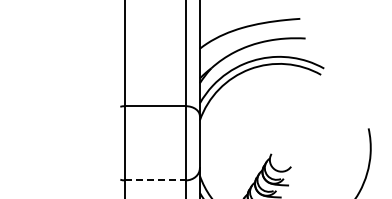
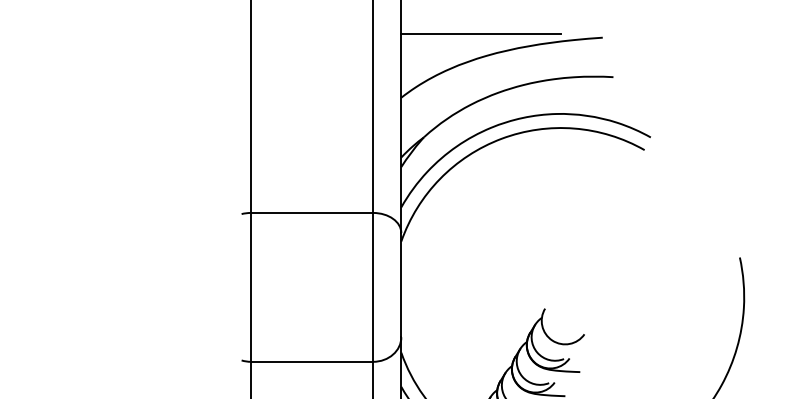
line: (239, 17) -> (480, 34), added
line: (155, 180) -> (312, 362), dashed -> solid

